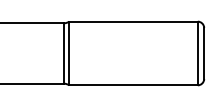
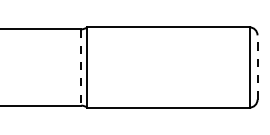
line: (64, 53) -> (81, 67), solid -> dashed
line: (204, 53) -> (257, 67), solid -> dashed

